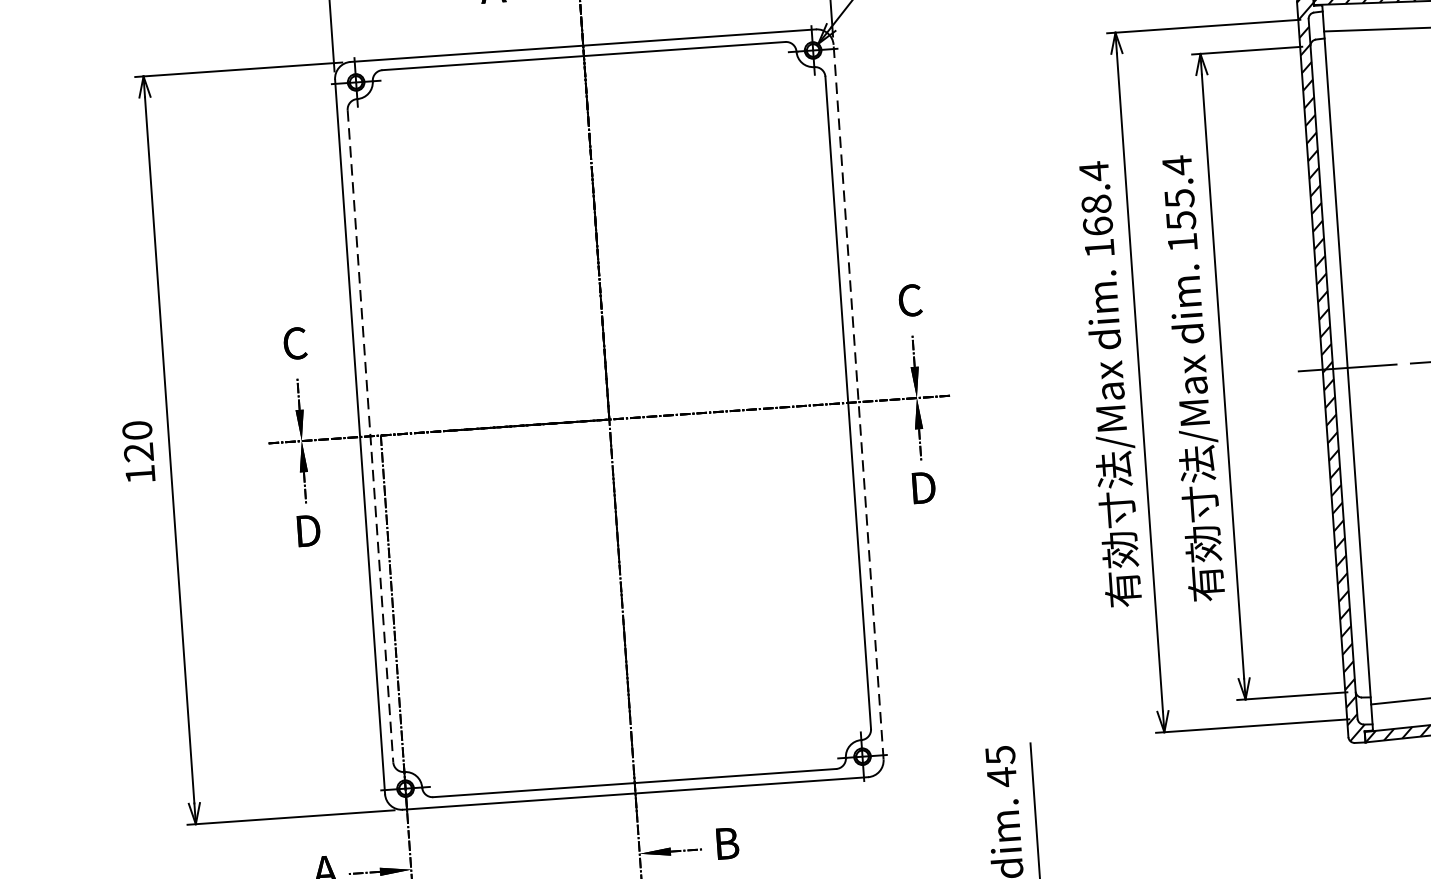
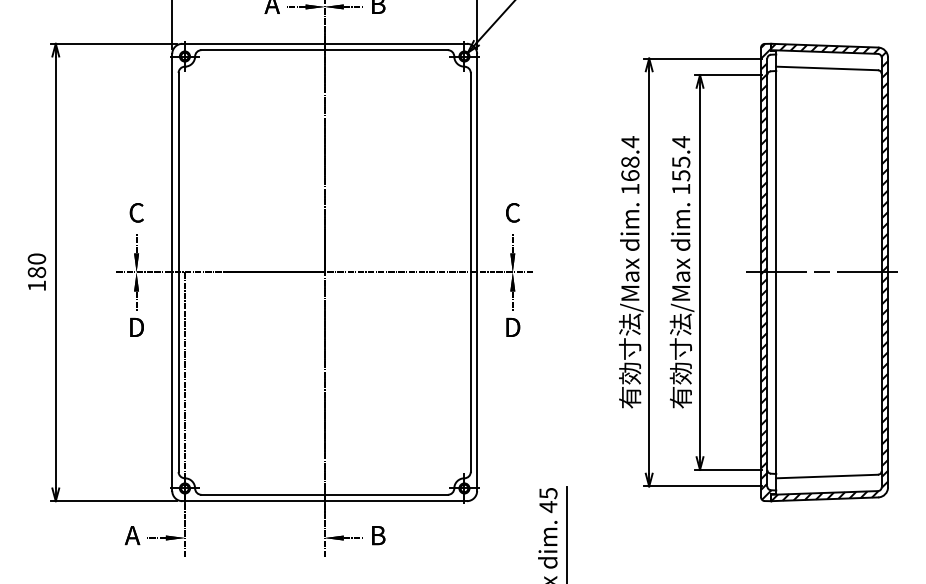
line: (859, 402) -> (477, 272), dashed -> solid
line: (370, 437) -> (178, 273), dashed -> solid
text: (138, 452) -> (36, 272), 120 -> 180

